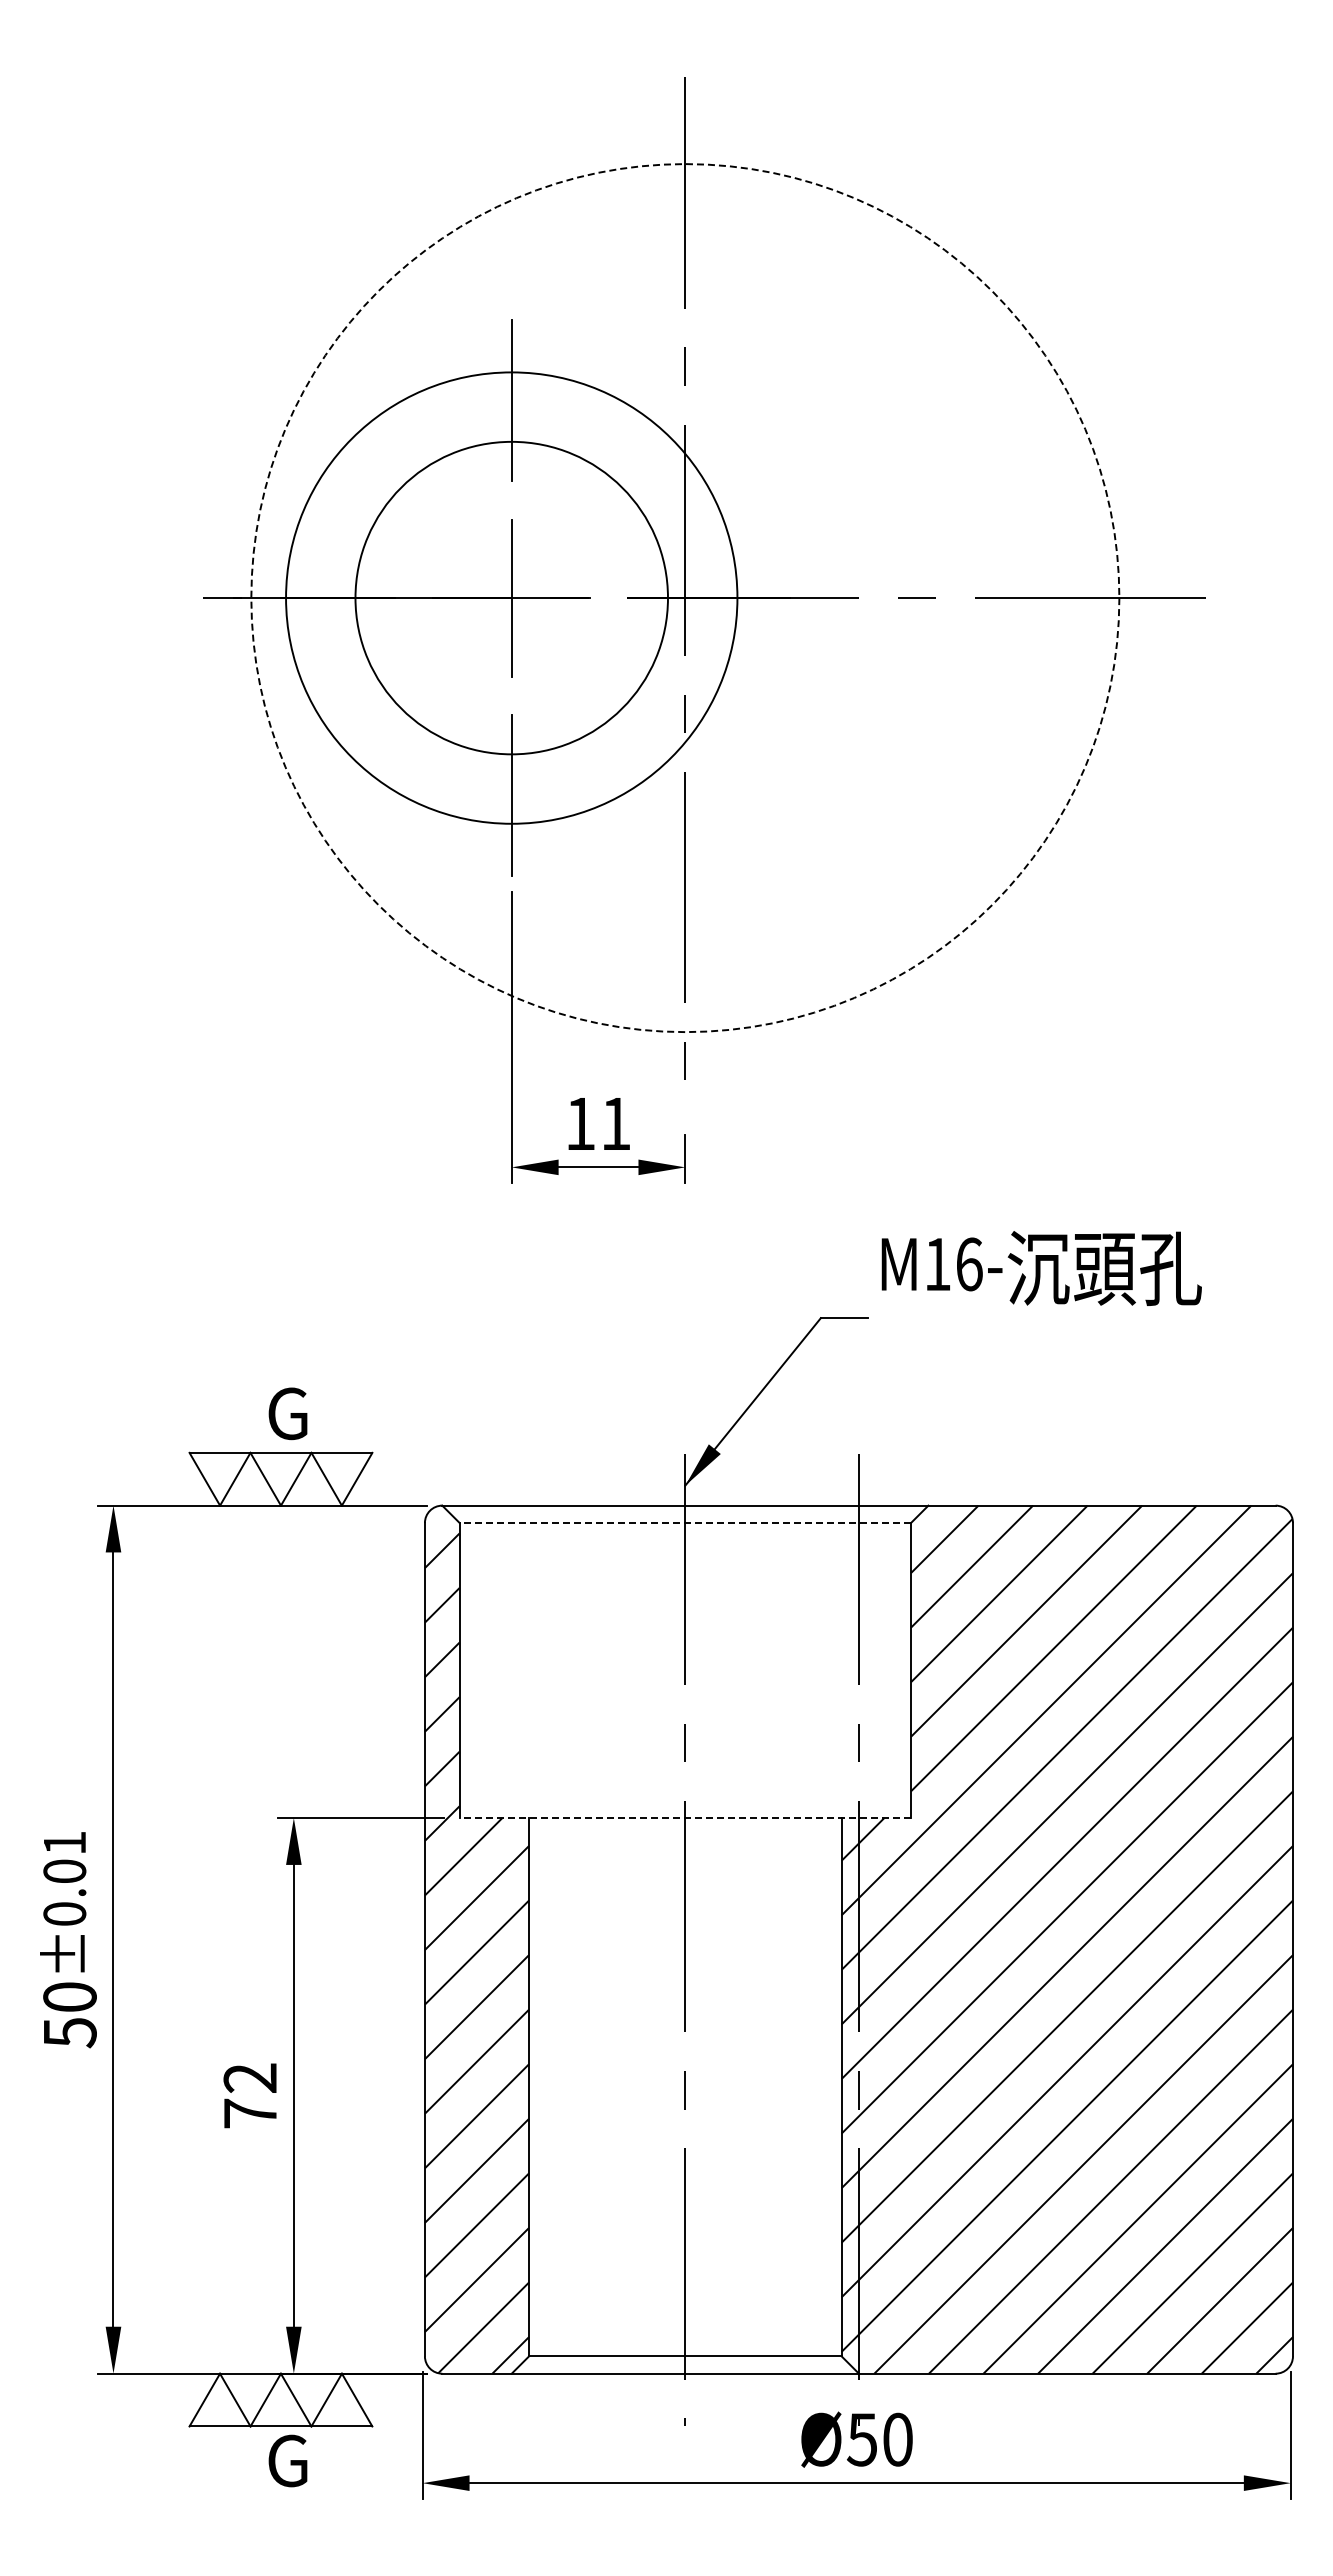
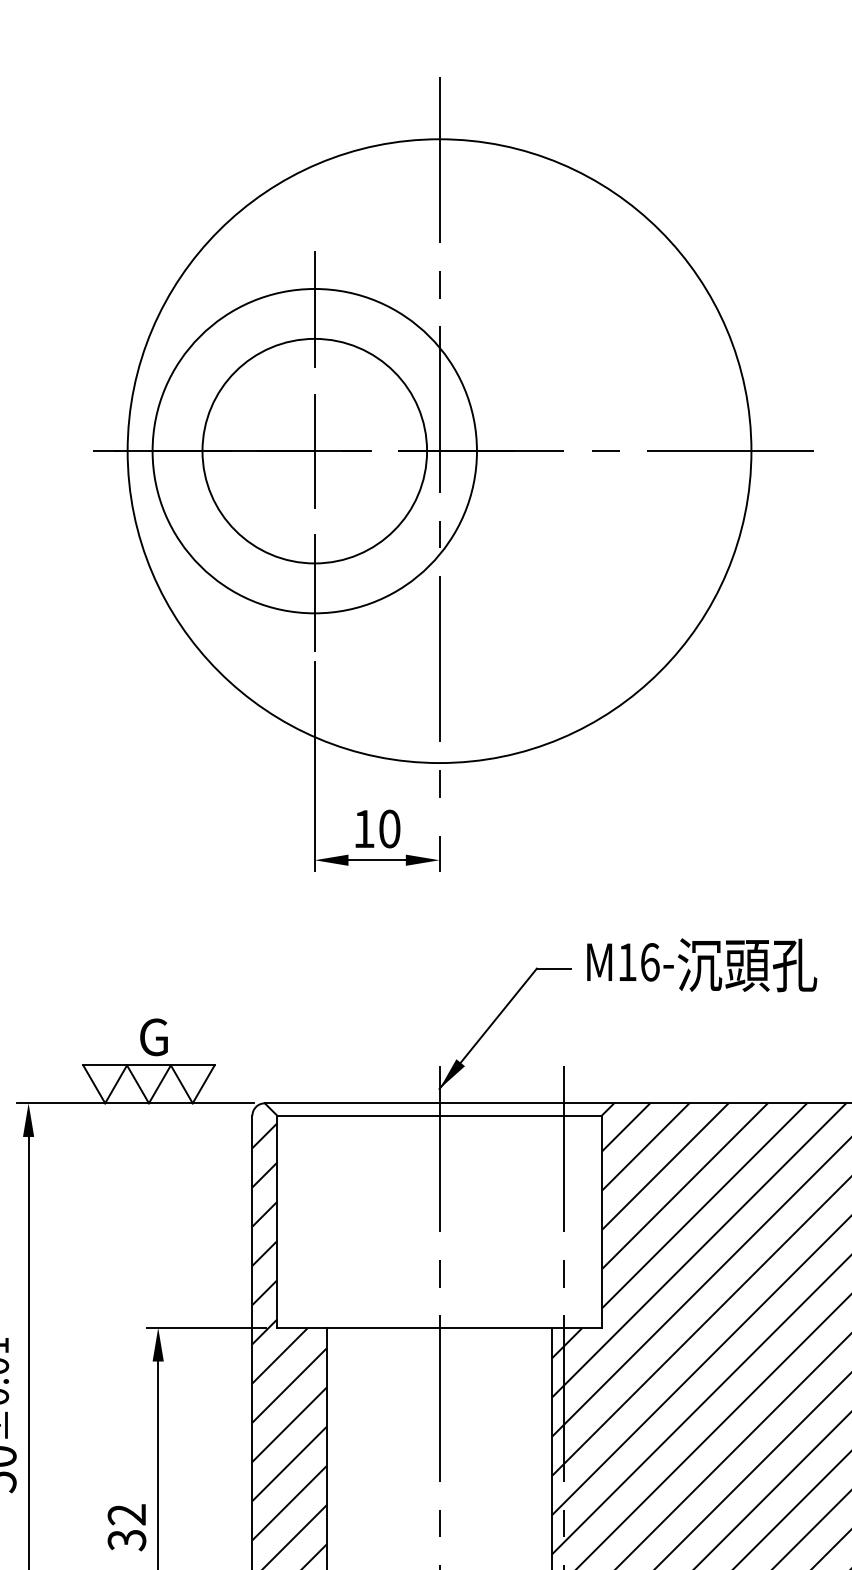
circle: (685, 598) -> (439, 451), dashed -> solid
text: (615, 1123) -> (389, 828), 11 -> 10
text: (1041, 1268) -> (701, 965), moved
line: (685, 1523) -> (439, 1116), dashed -> solid
line: (685, 1818) -> (439, 1328), dashed -> solid
text: (250, 2113) -> (127, 1540), 72 -> 32

